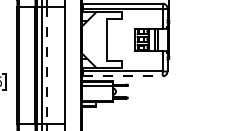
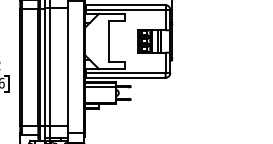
line: (46, 66) -> (49, 67), dashed -> solid
line: (122, 76) -> (125, 77), dashed -> solid

